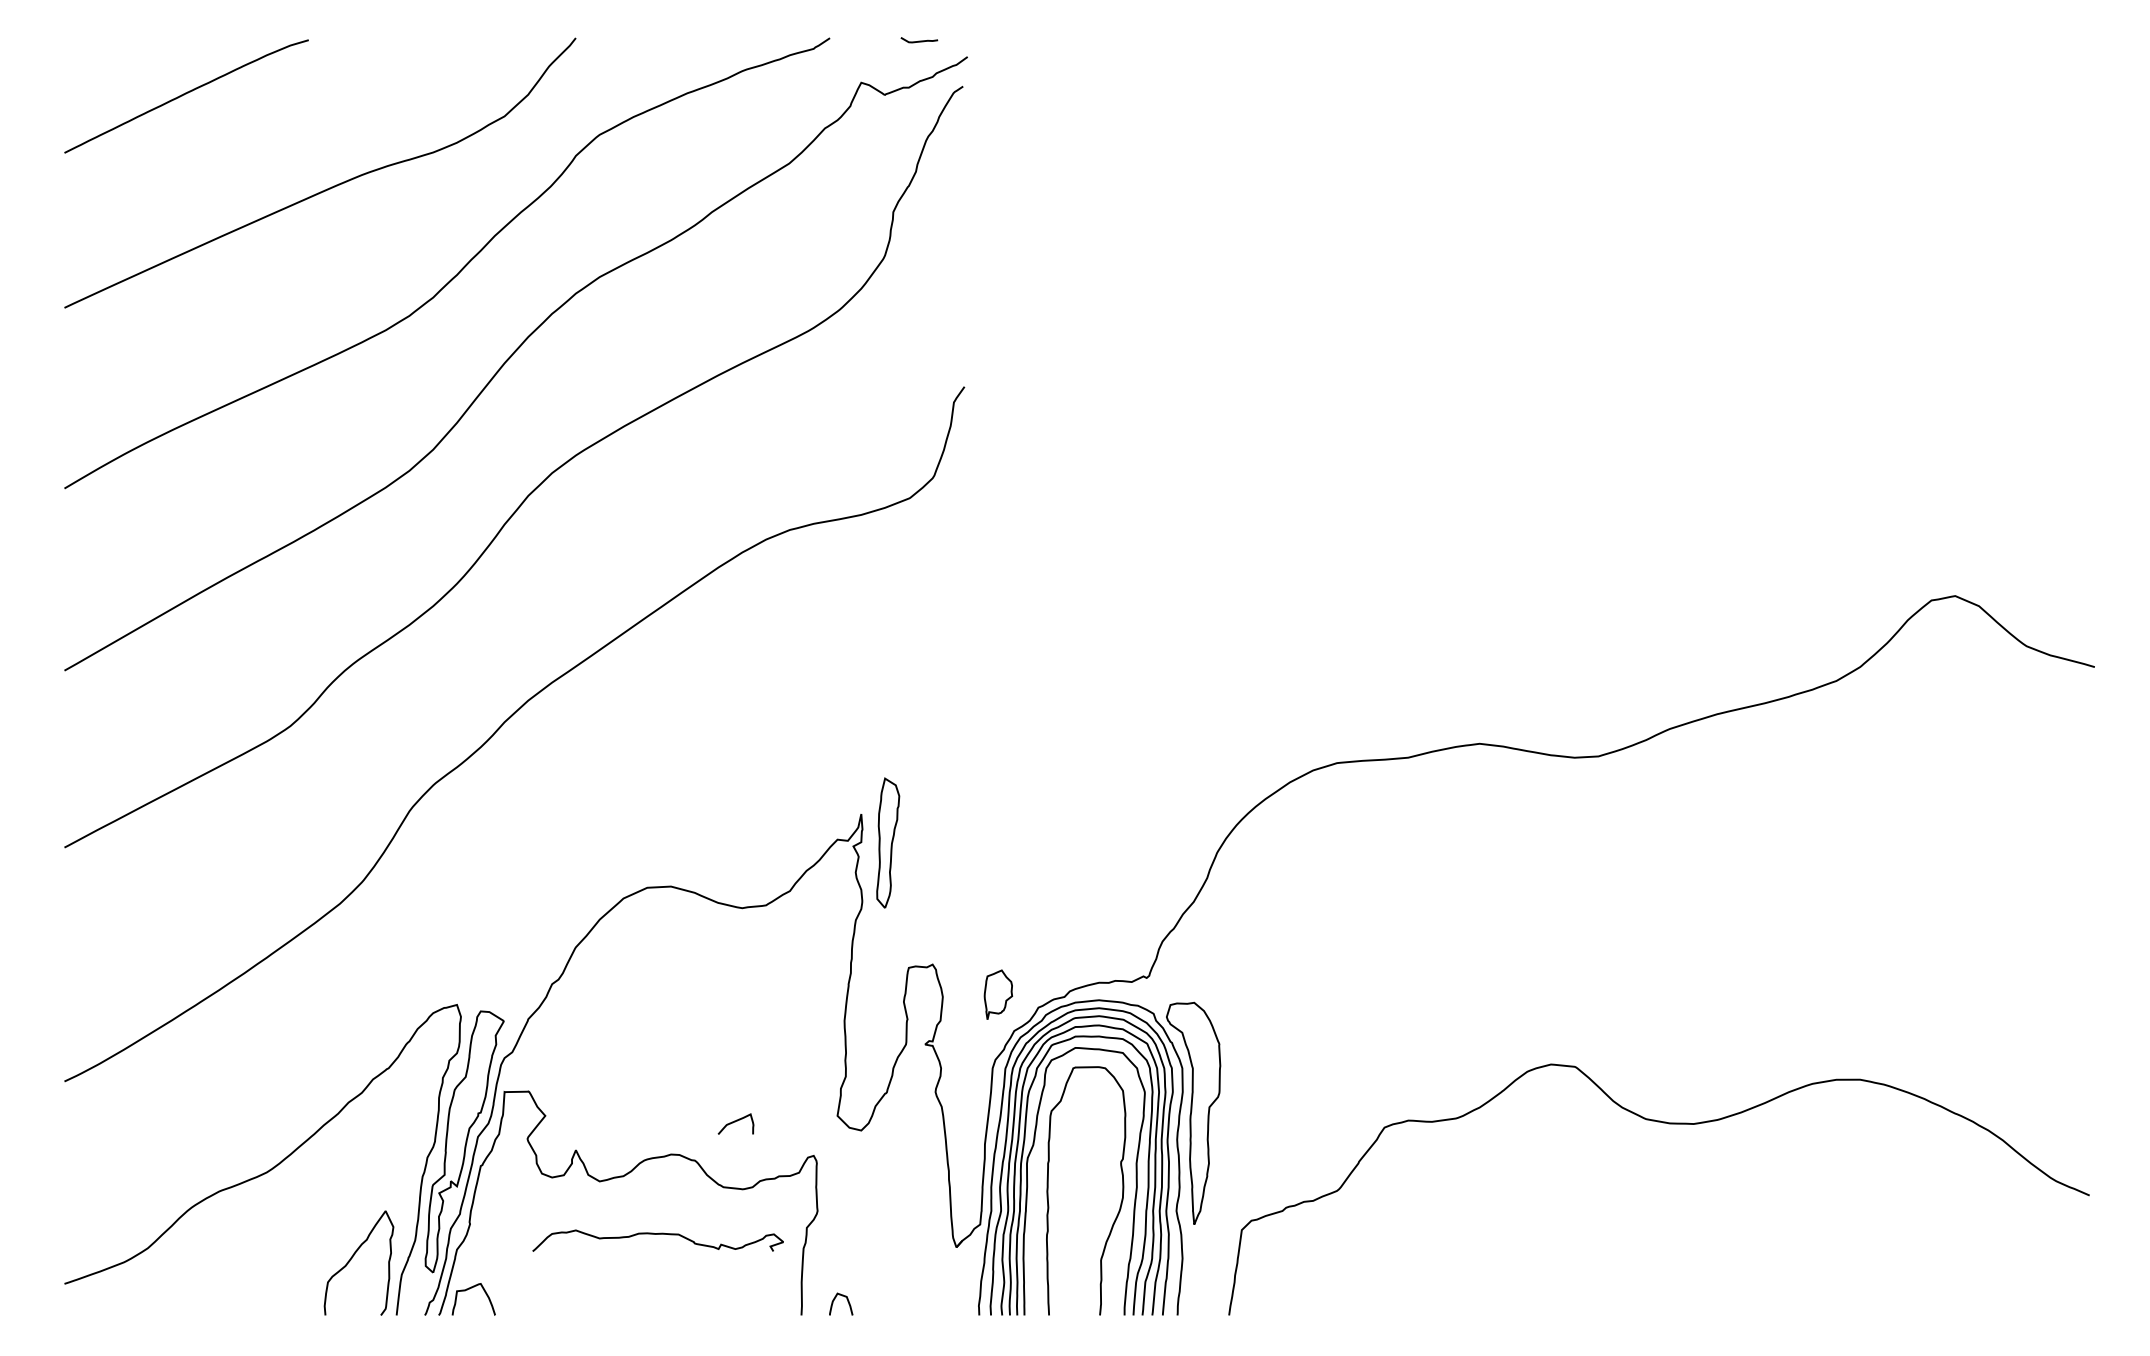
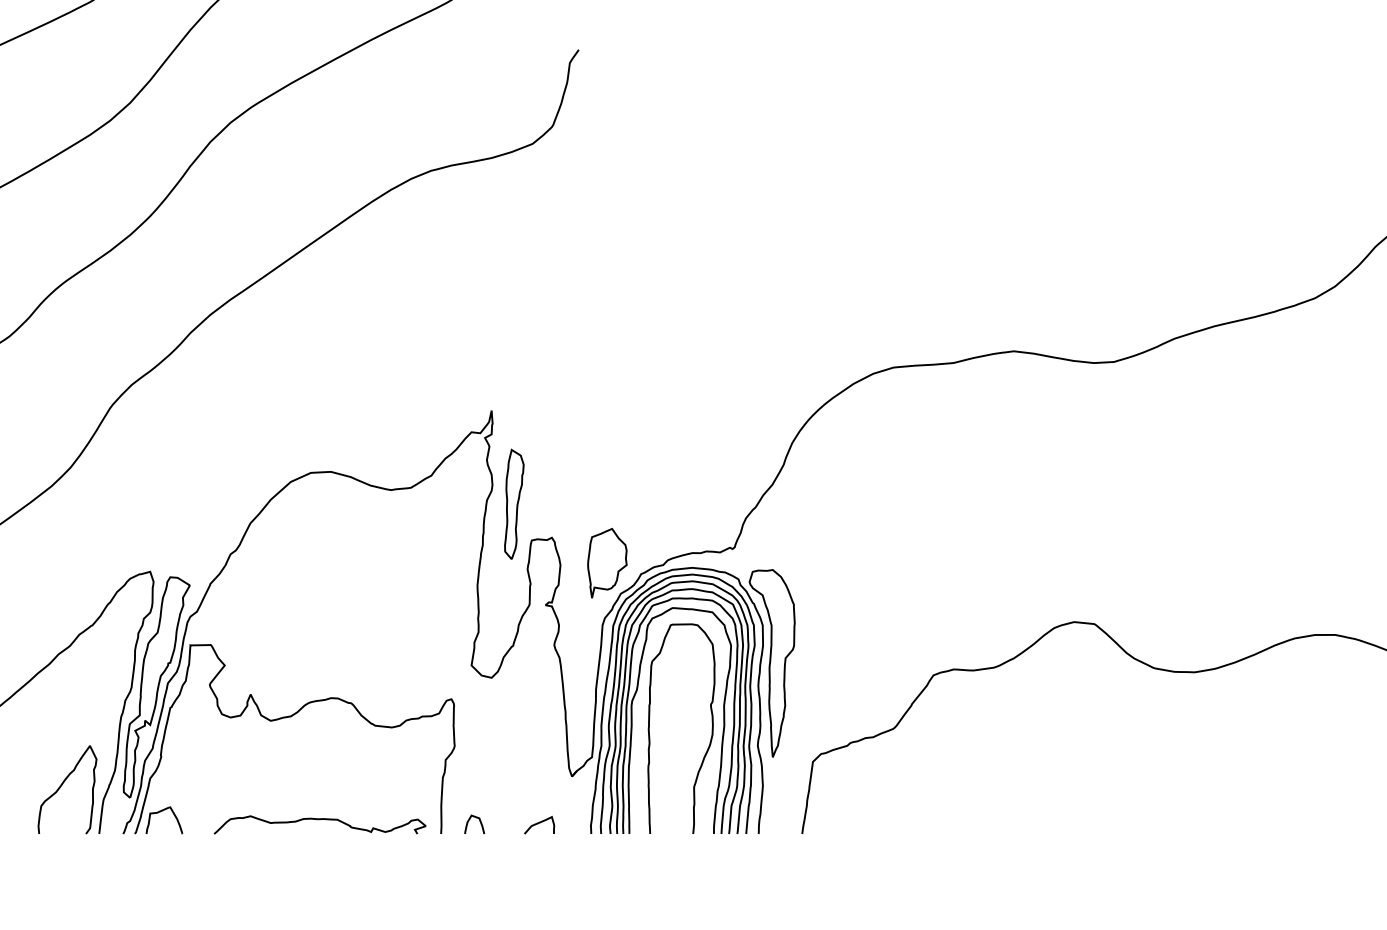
part: (888, 842) -> (514, 503), moved
part: (998, 994) -> (607, 562), size x1.67
curve: (735, 1122) -> (539, 823), moved
curve: (657, 1234) -> (319, 819), moved

